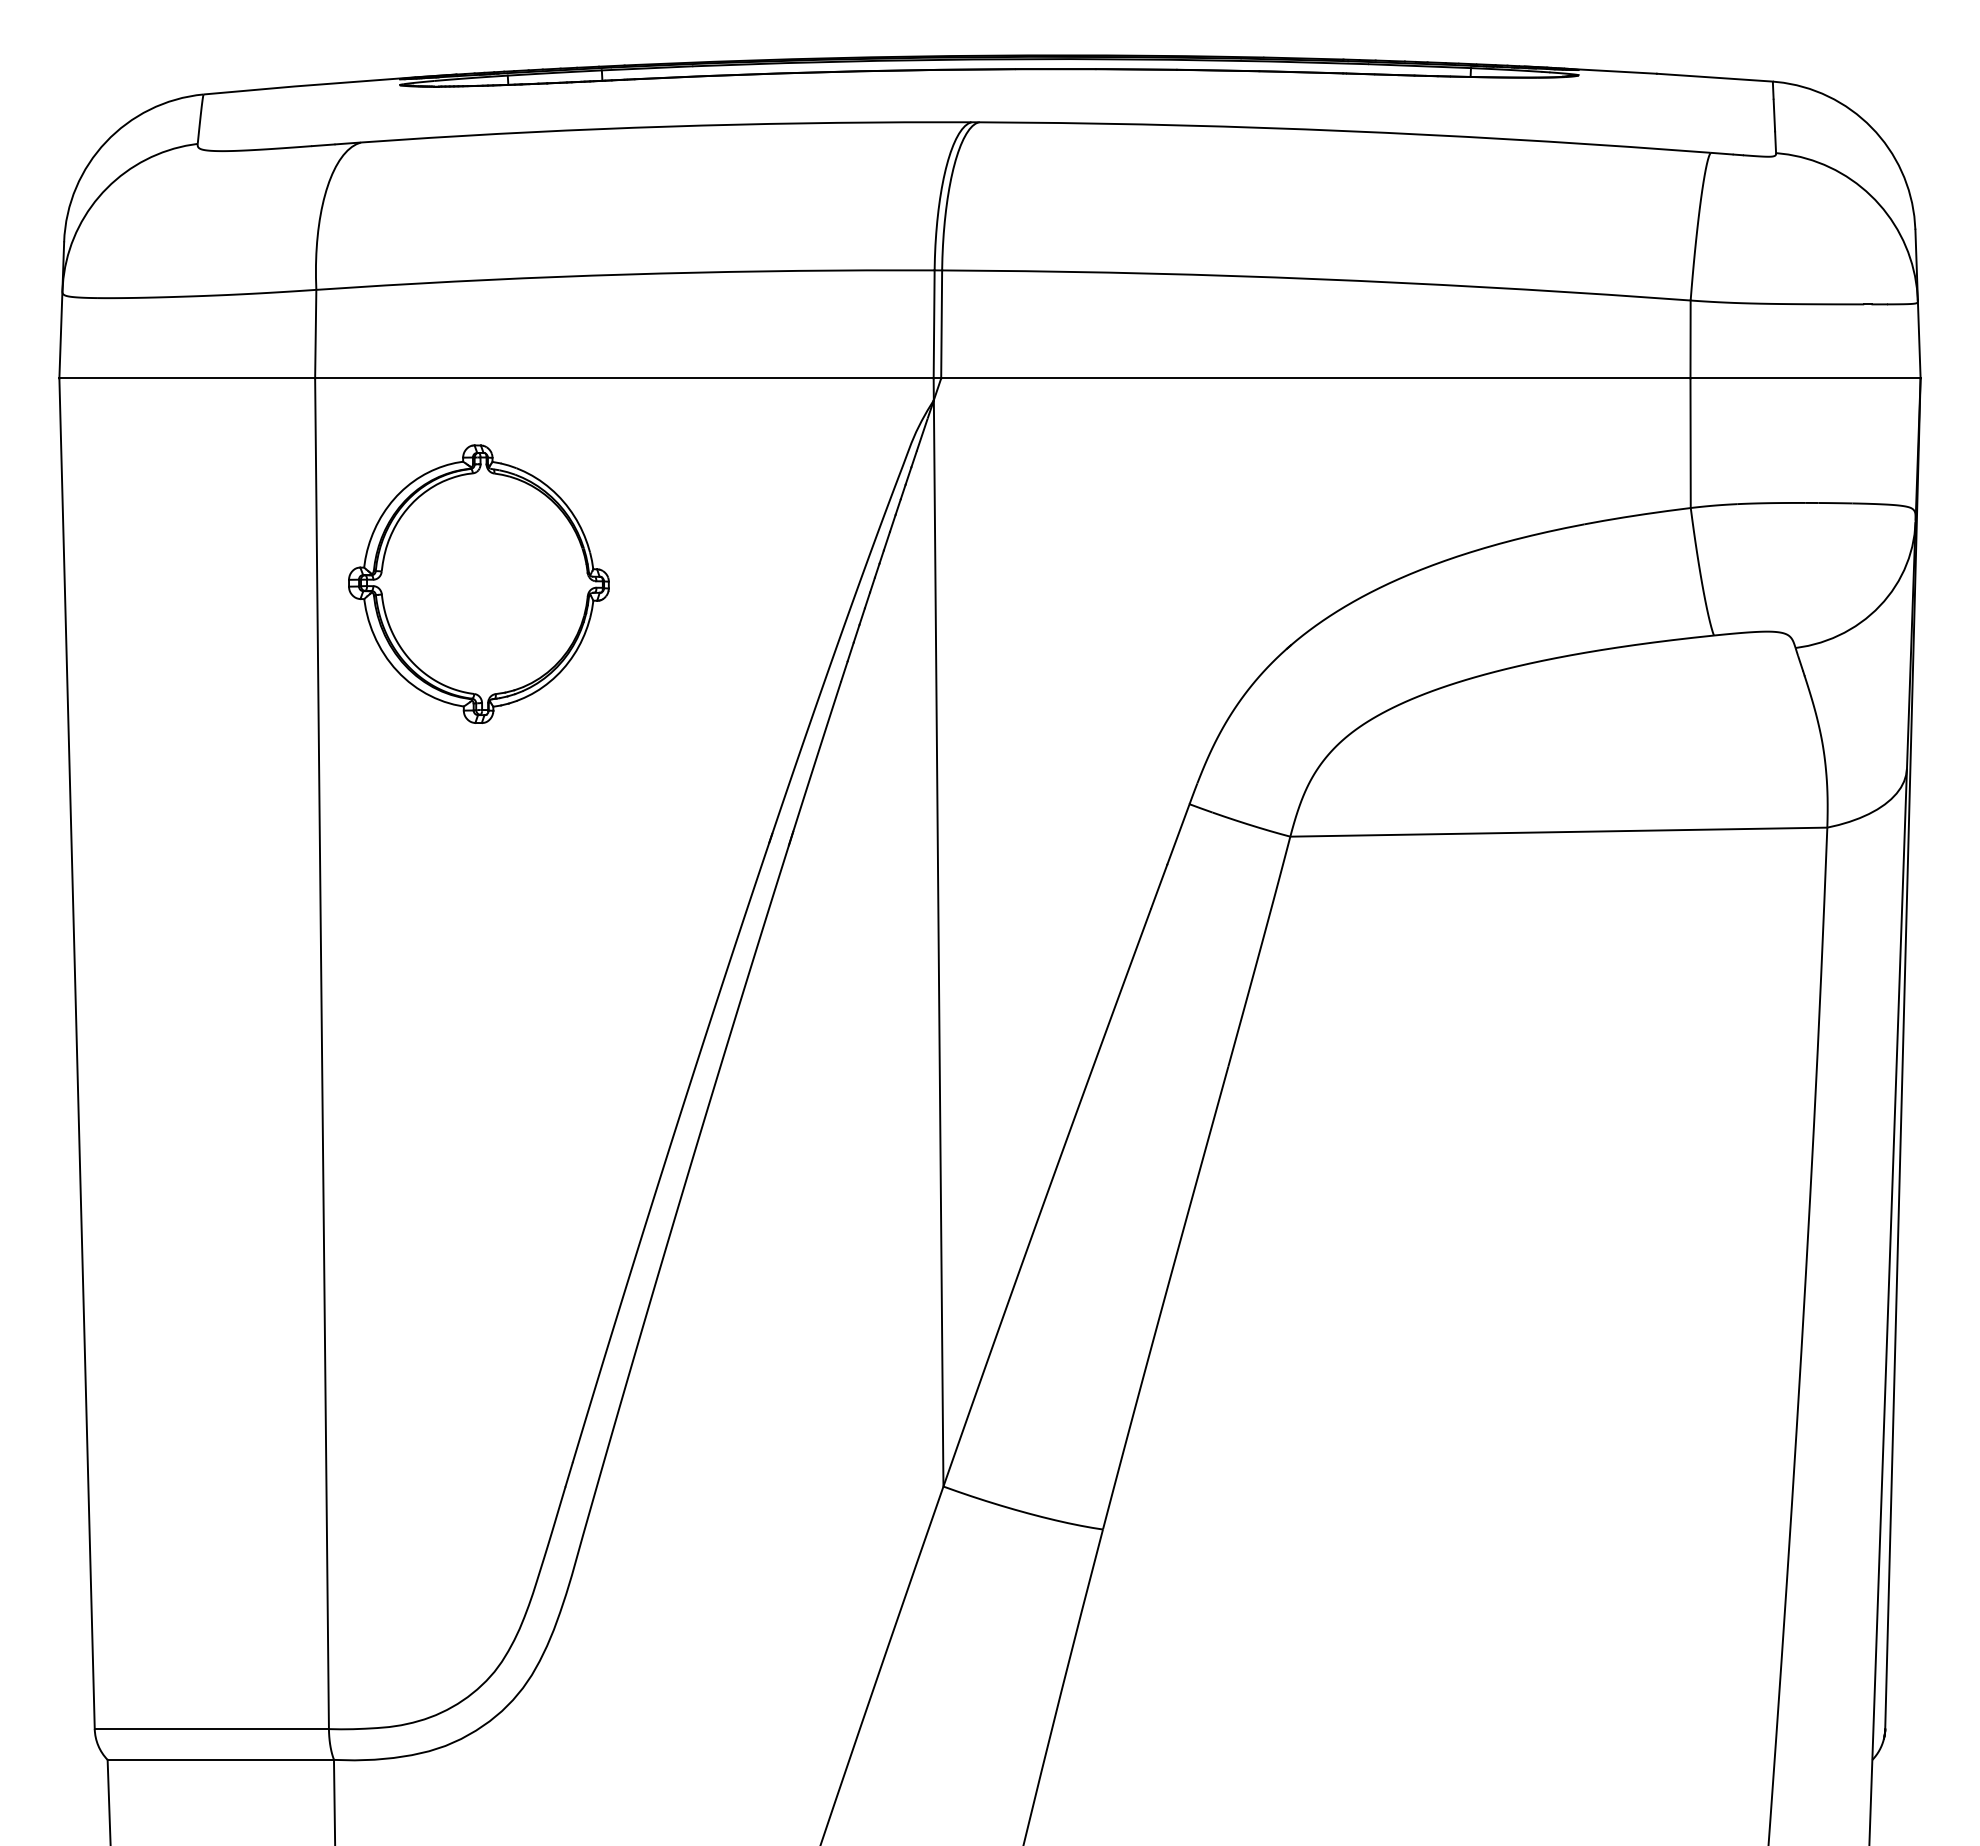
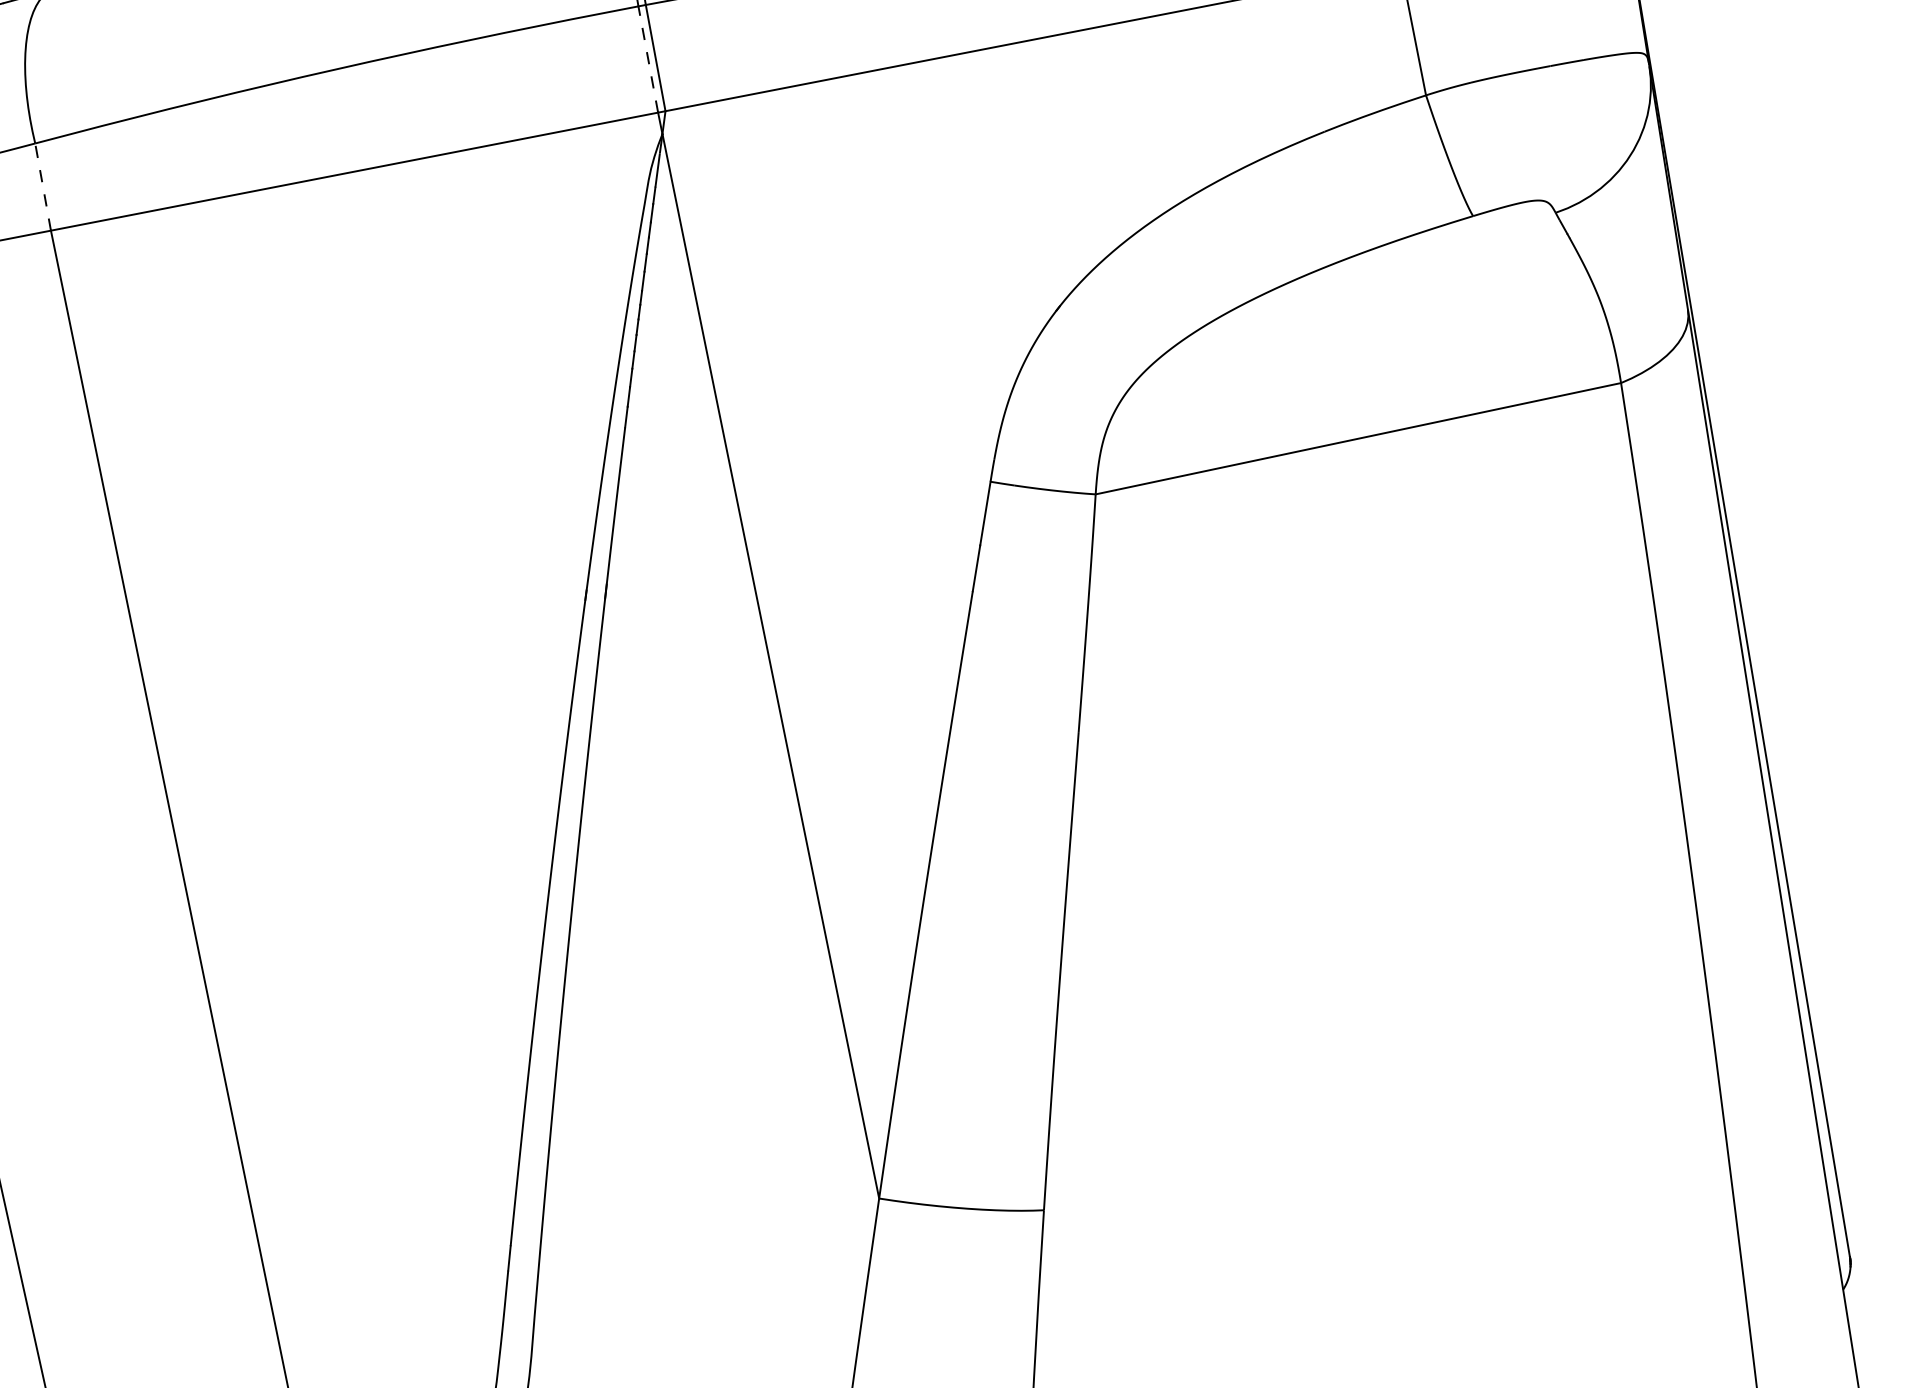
line: (934, 323) -> (648, 58), solid -> dashed
line: (315, 333) -> (42, 186), solid -> dashed
part: (478, 583) -> (250, 400), removed

